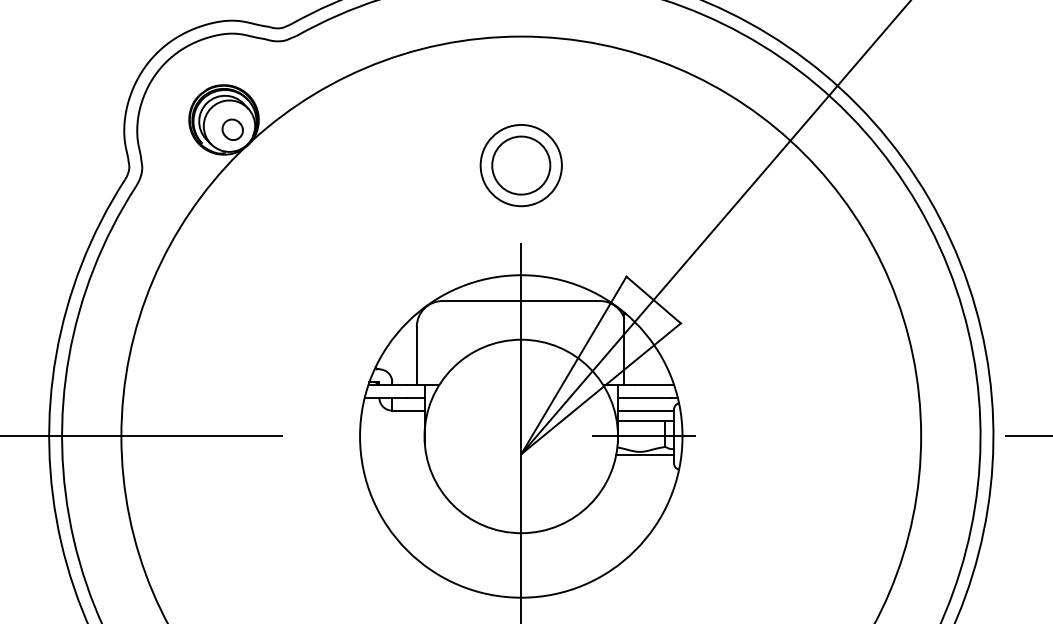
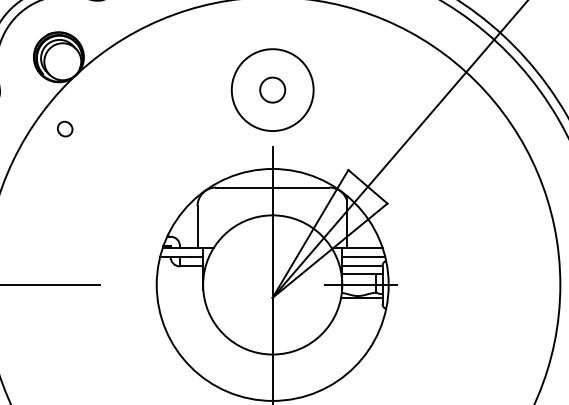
part: (232, 129) -> (64, 128), moved
circle: (520, 165) -> (272, 90), size x1.4
circle: (521, 165) -> (272, 90), size x0.6

